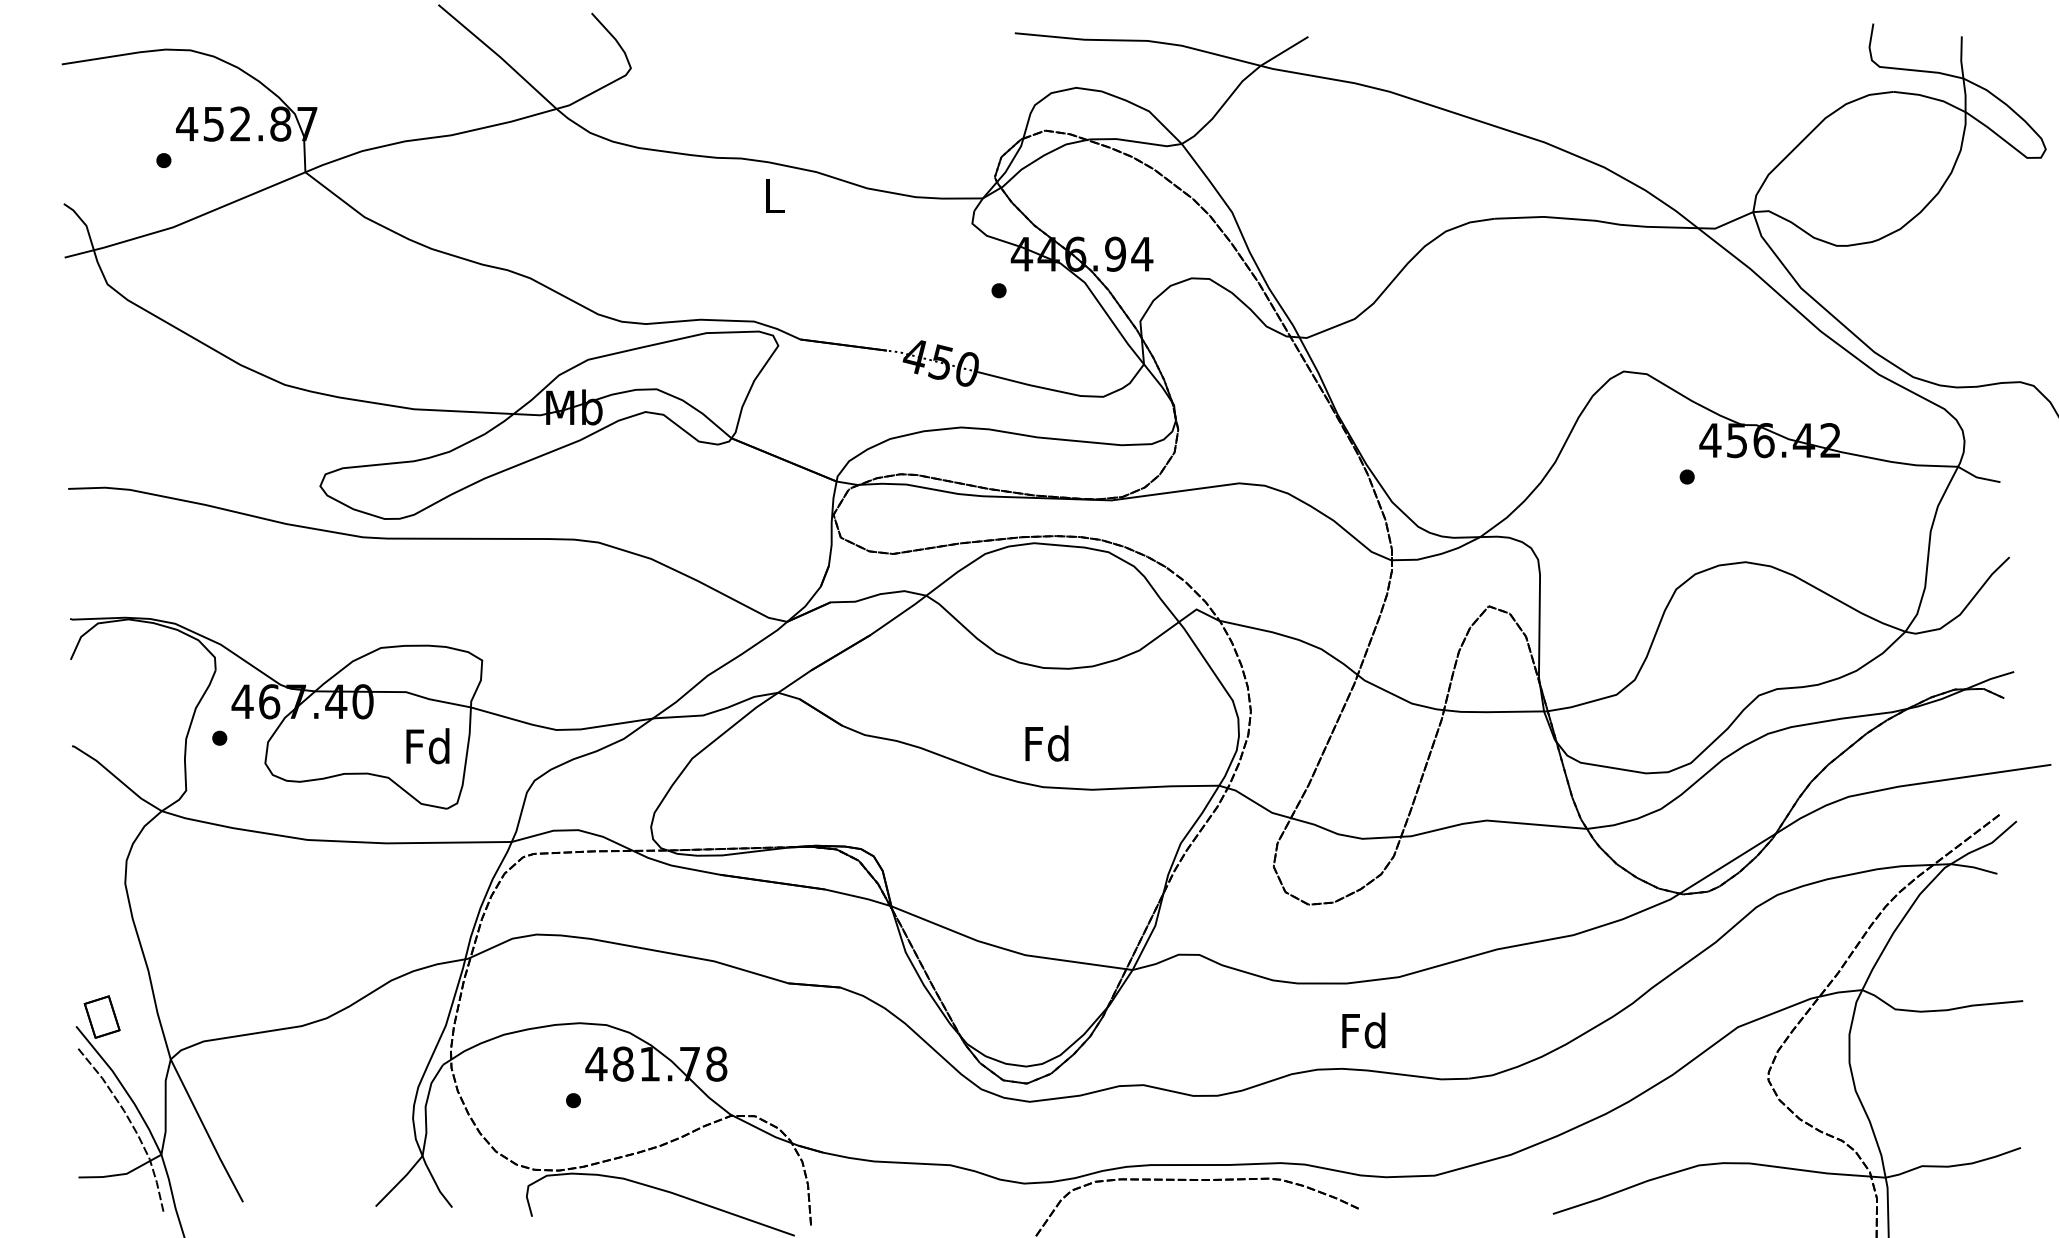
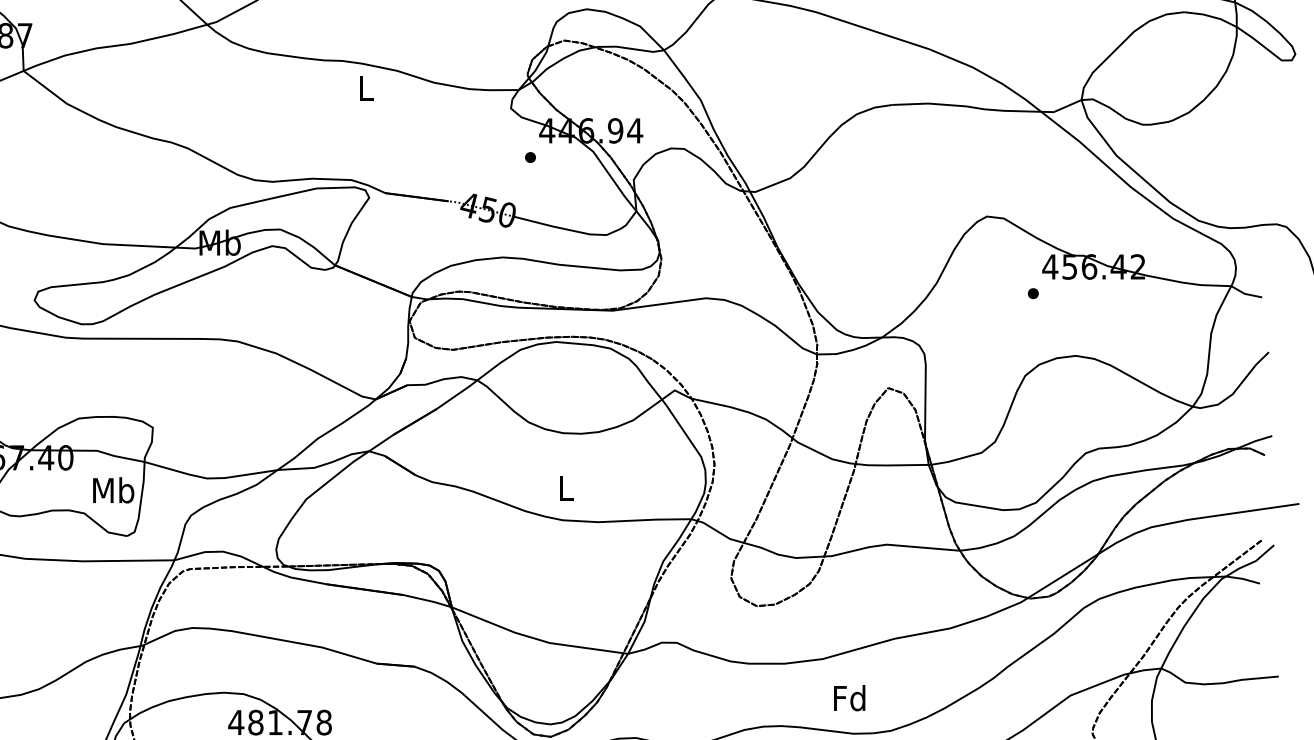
text: (1046, 743) -> (565, 488), Fd -> L
text: (428, 746) -> (113, 490), Fd -> Mb
text: (1363, 1030) -> (849, 698), moved

